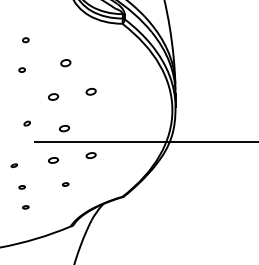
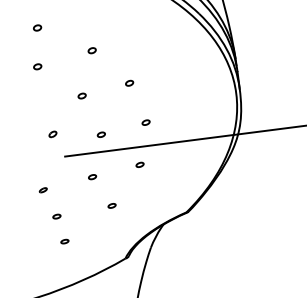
part: (65, 62) -> (91, 49), size x0.62
part: (91, 91) -> (129, 82), size x0.62
part: (53, 96) -> (82, 95), size x0.62
part: (99, 123) -> (145, 122), added
part: (64, 128) -> (101, 134), size x0.62
part: (91, 155) -> (140, 164), size x0.62
part: (53, 160) -> (92, 177), size x0.62

